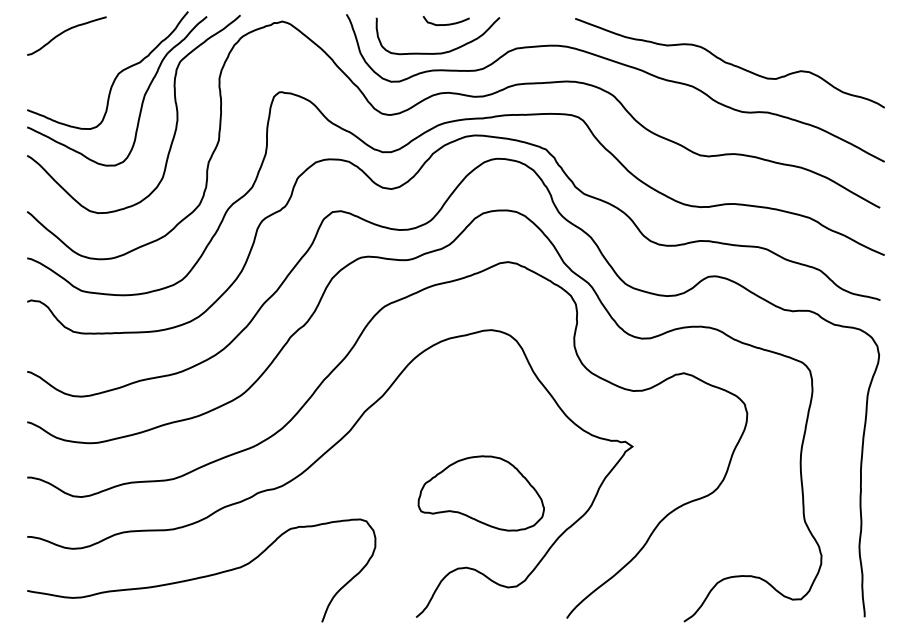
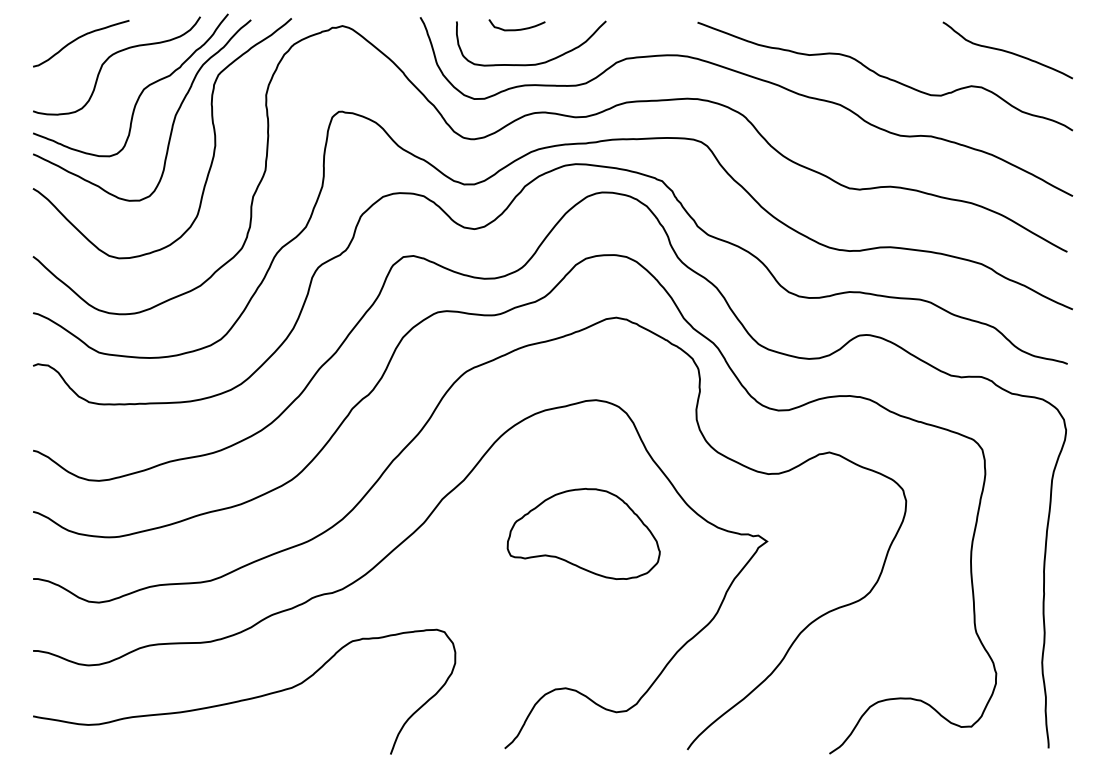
curve: (447, 23) -> (518, 28), moved
curve: (830, 41) -> (1007, 50), added
curve: (90, 48) -> (109, 58), added
part: (480, 493) -> (582, 534), moved

